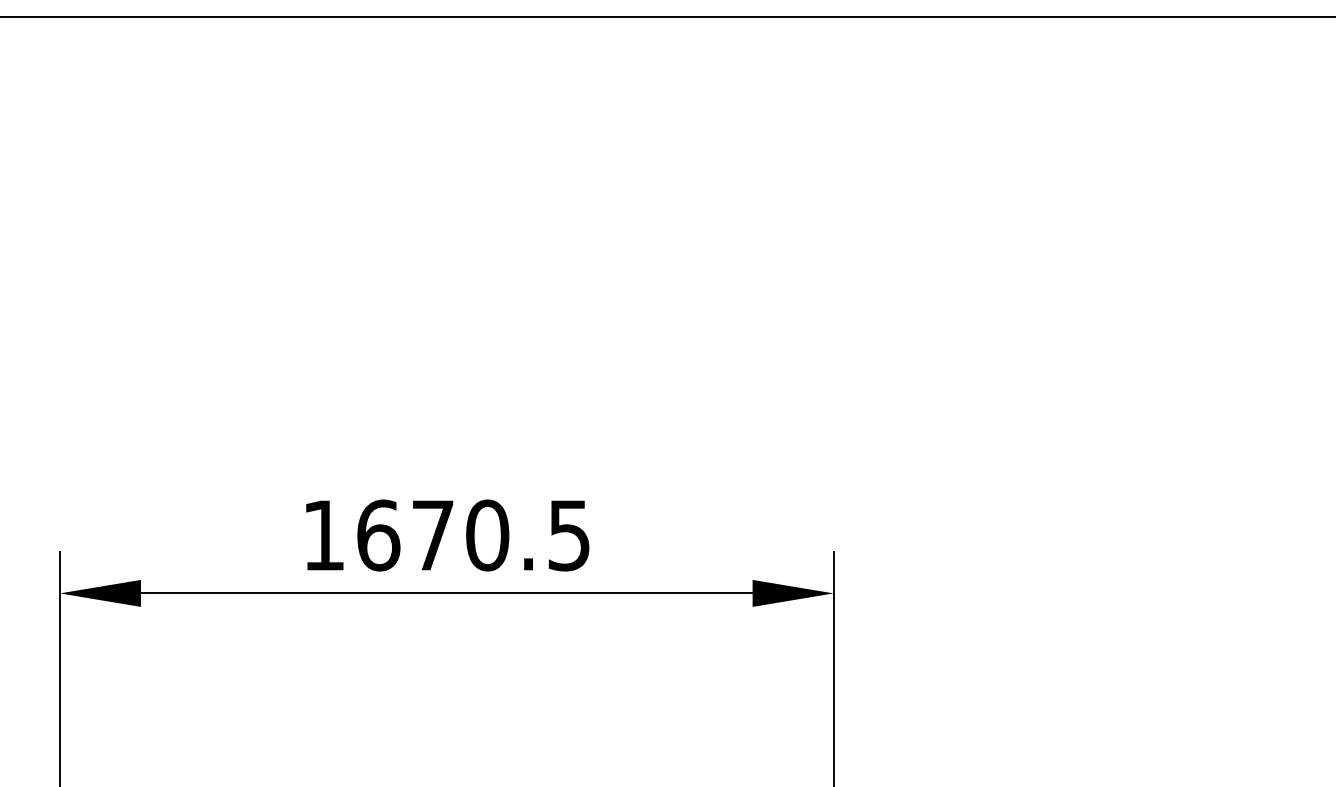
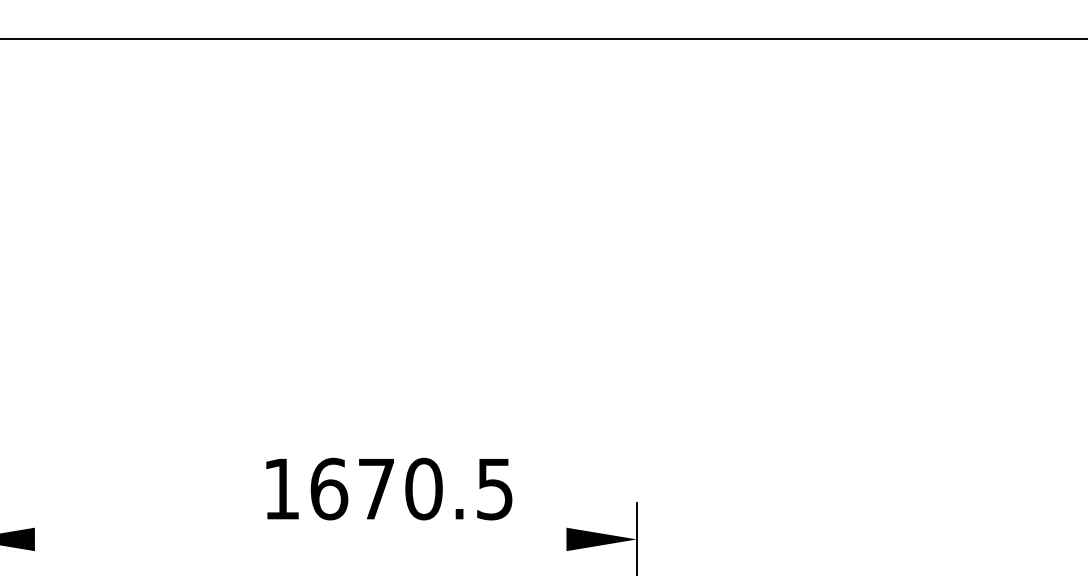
text: (447, 535) -> (389, 489), moved
line: (446, 593) -> (300, 539), removed

